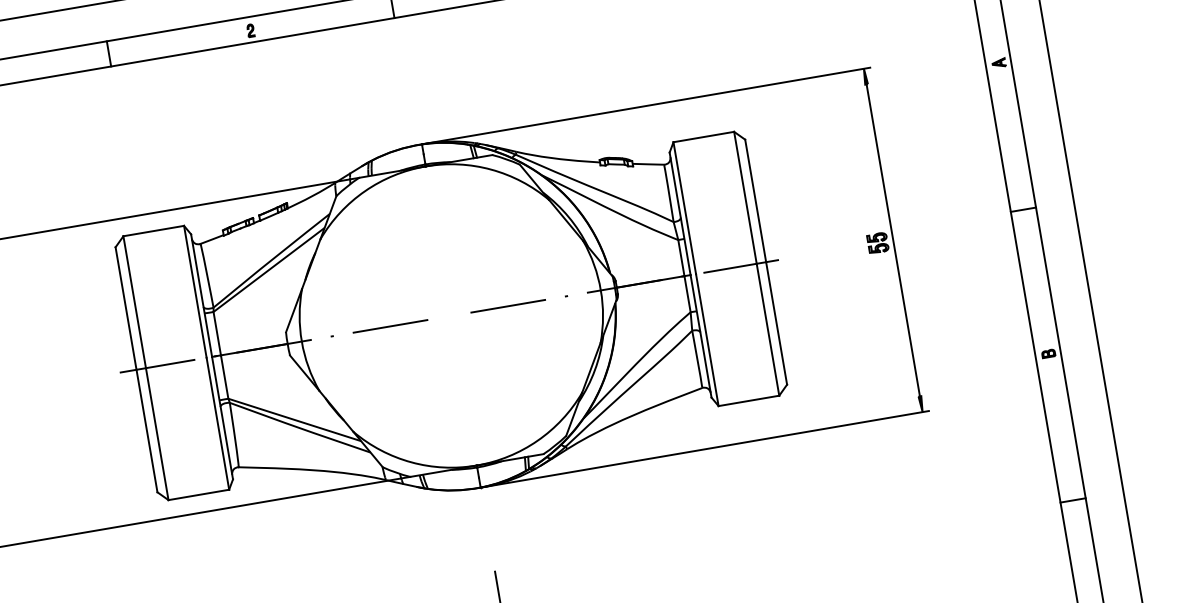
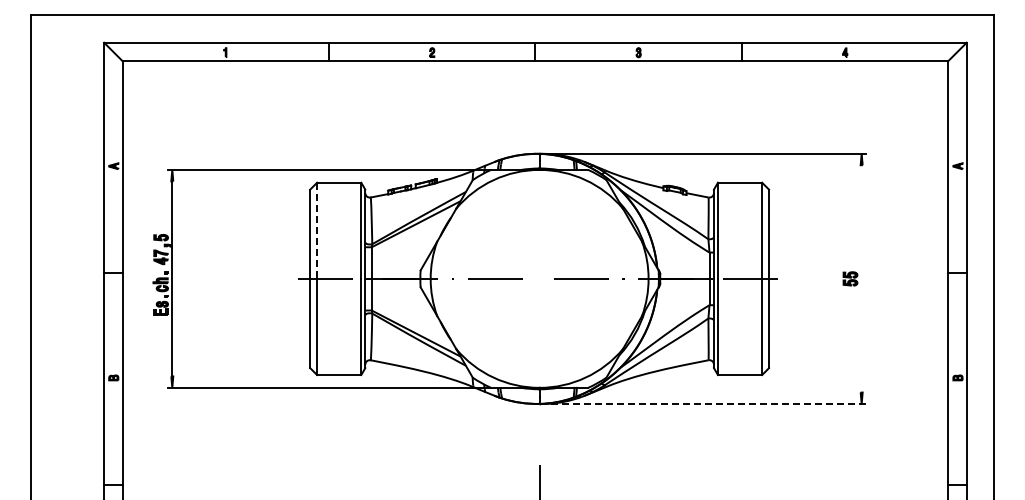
line: (892, 239) -> (861, 278), removed
line: (135, 303) -> (317, 231), solid -> dashed
line: (705, 448) -> (703, 403), solid -> dashed

